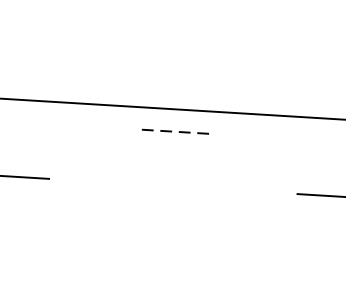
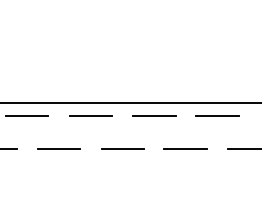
line: (69, 125) -> (90, 116), added
line: (177, 132) -> (154, 116), dashed -> solid
line: (283, 138) -> (217, 116), added
line: (120, 182) -> (122, 148), added
line: (226, 189) -> (185, 148), added

